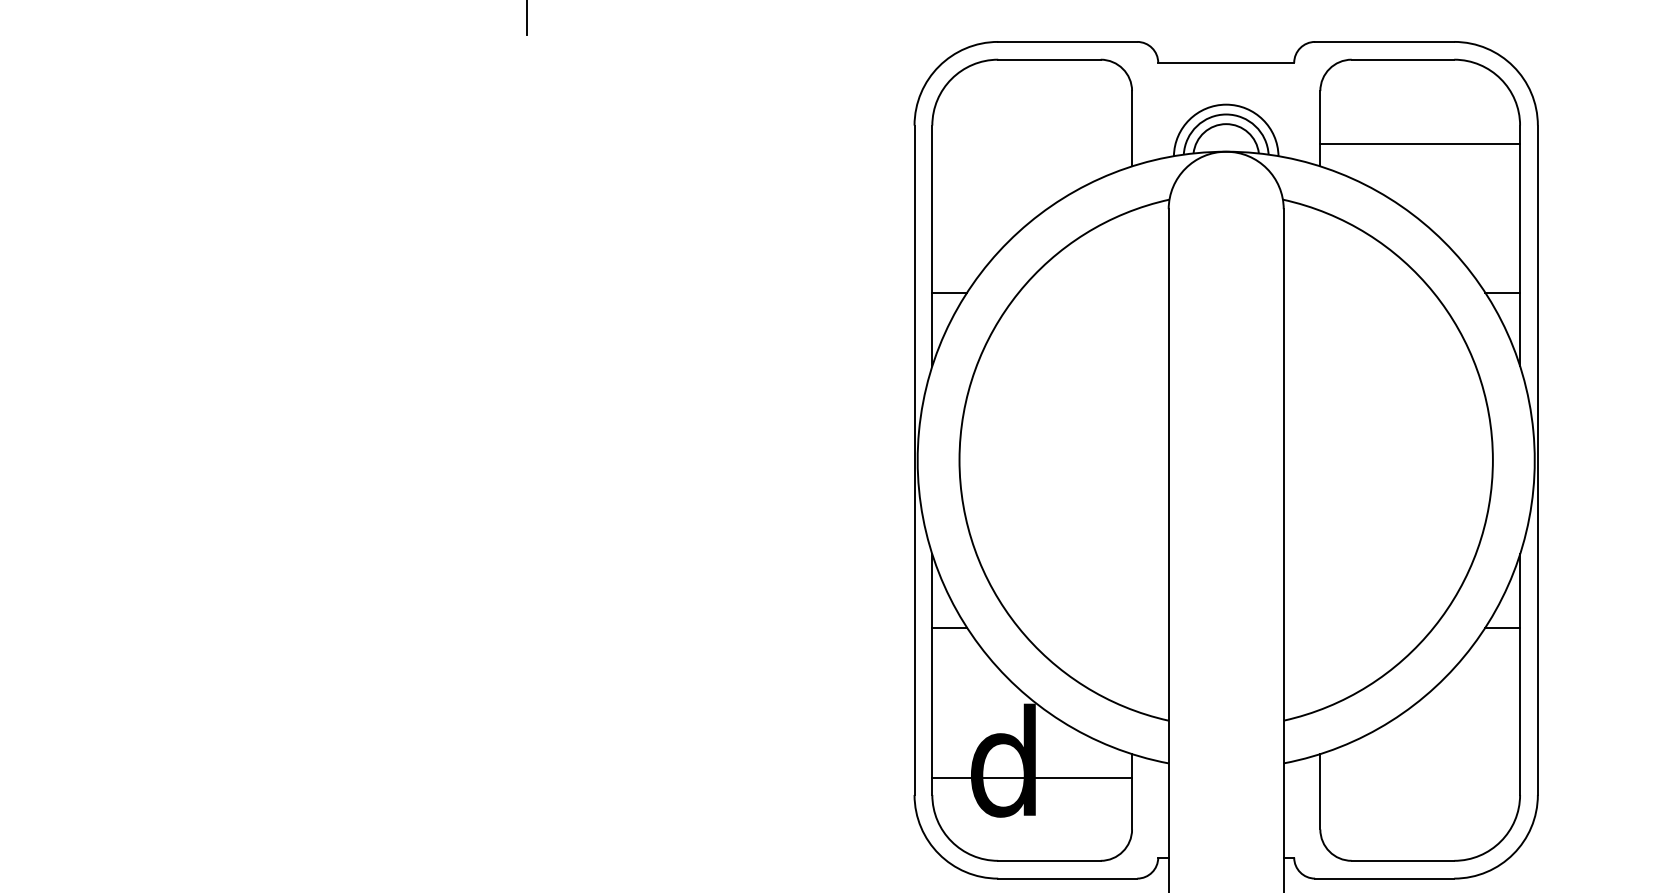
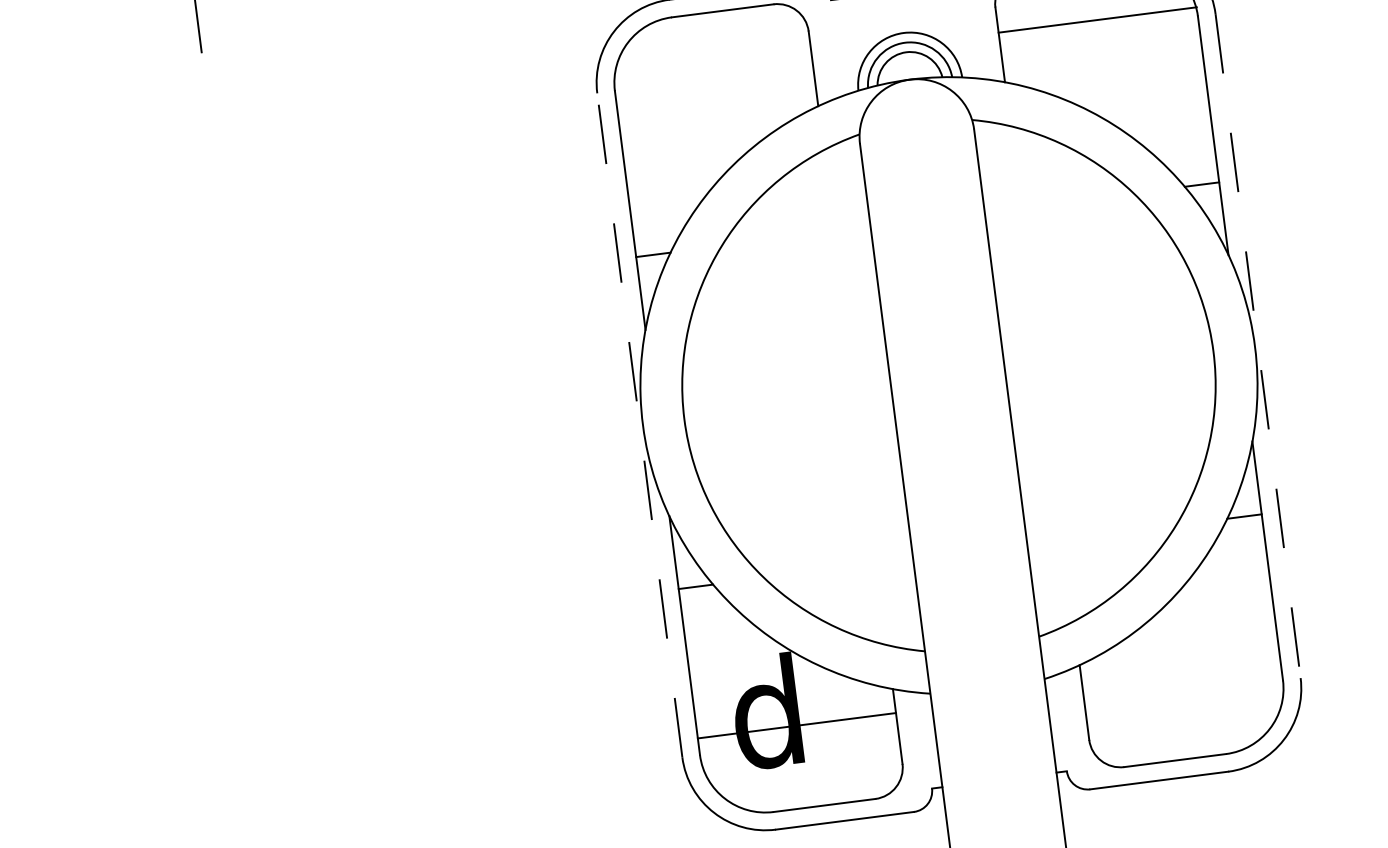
line: (1420, 144) -> (1097, 20), moved
line: (914, 460) -> (639, 425), solid -> dashed
line: (1537, 460) -> (1257, 346), solid -> dashed

